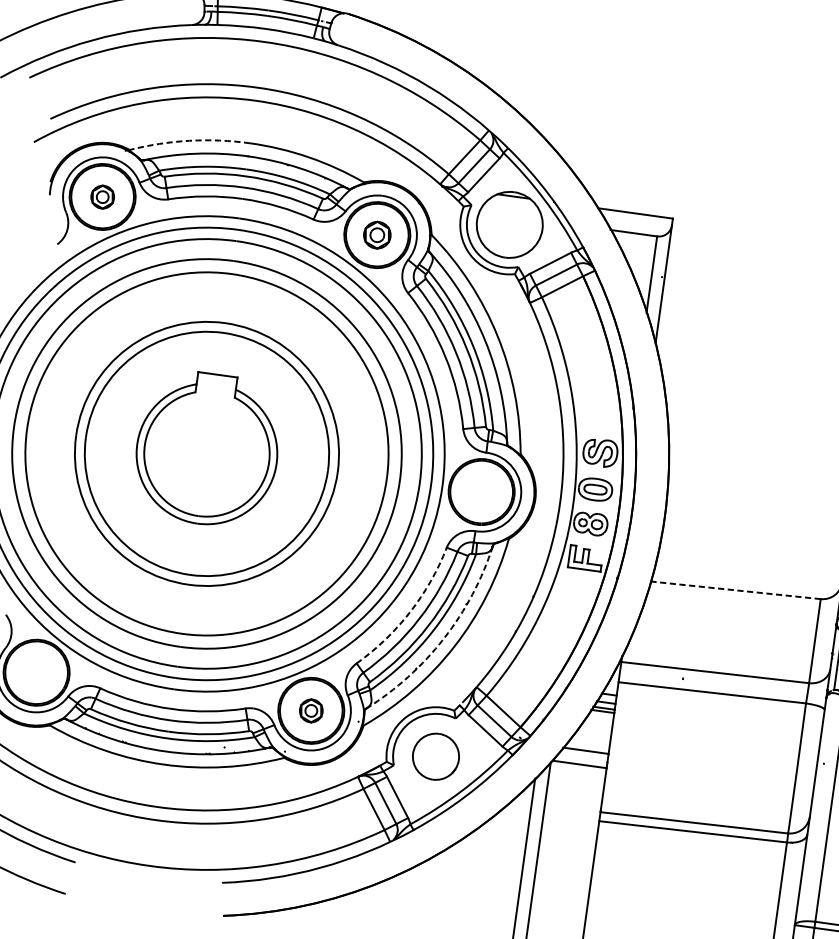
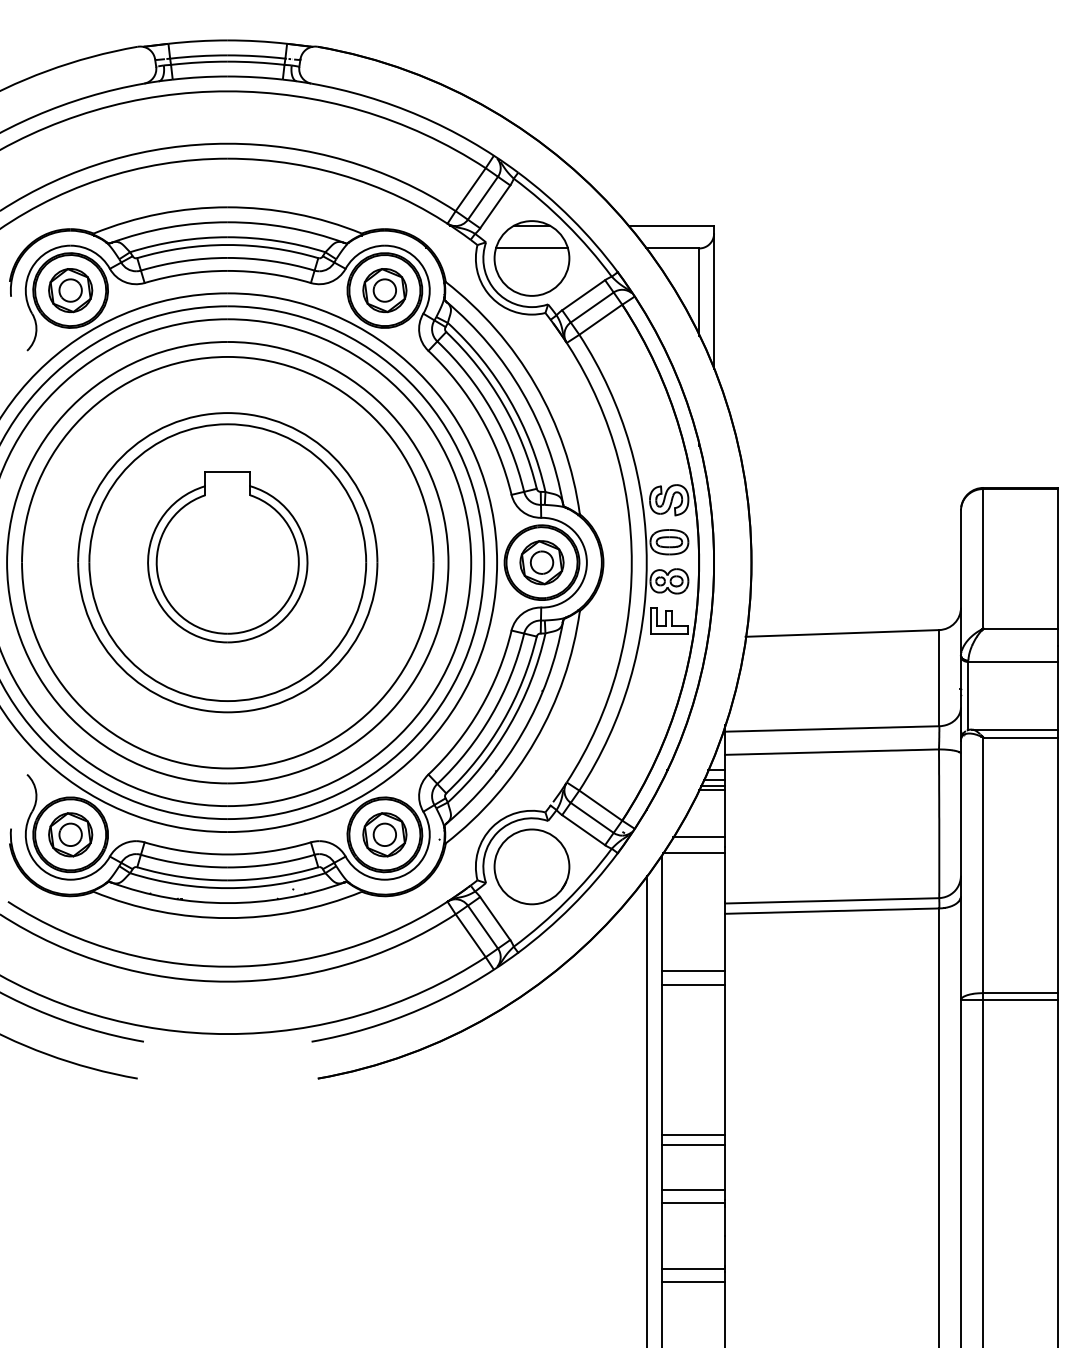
arc: (189, 140) -> (159, 213), dashed -> solid
part: (102, 196) -> (70, 290), size x1.67
line: (510, 216) -> (531, 248), added
part: (376, 235) -> (384, 290), size x1.43
part: (481, 491) -> (541, 562), added
line: (735, 590) -> (842, 633), dashed -> solid
arc: (410, 612) -> (480, 708), dashed -> solid
arc: (444, 638) -> (522, 732), dashed -> solid
part: (36, 672) -> (70, 834), added
part: (310, 710) -> (384, 834), size x1.67
part: (435, 756) -> (531, 866), size x1.43
line: (564, 866) -> (693, 970), added
line: (562, 880) -> (693, 985), added

